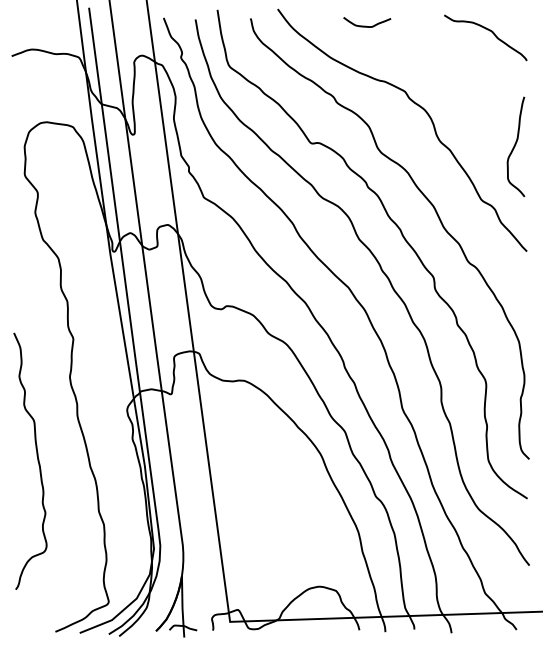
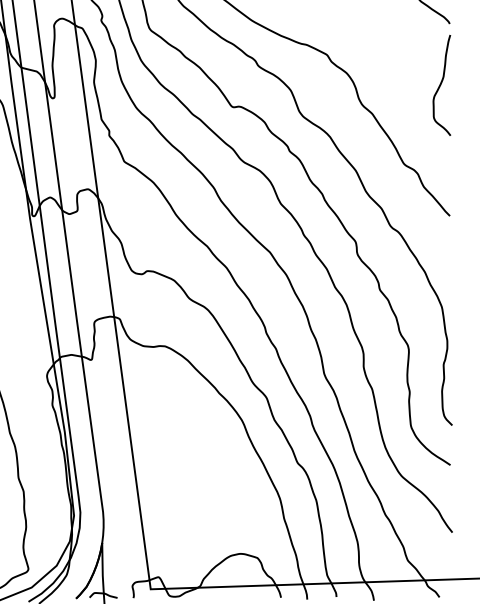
curve: (515, 146) -> (441, 85), moved

